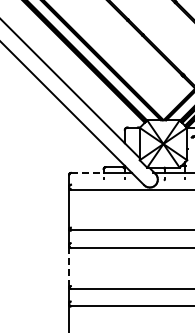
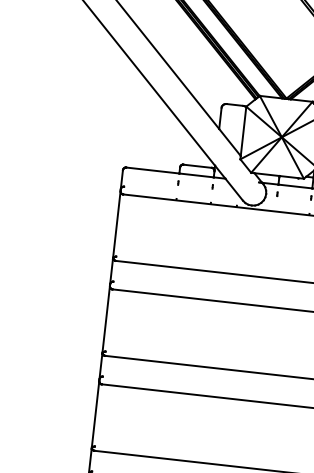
line: (87, 173) -> (152, 171), dashed -> solid
line: (69, 265) -> (106, 317), dashed -> solid

